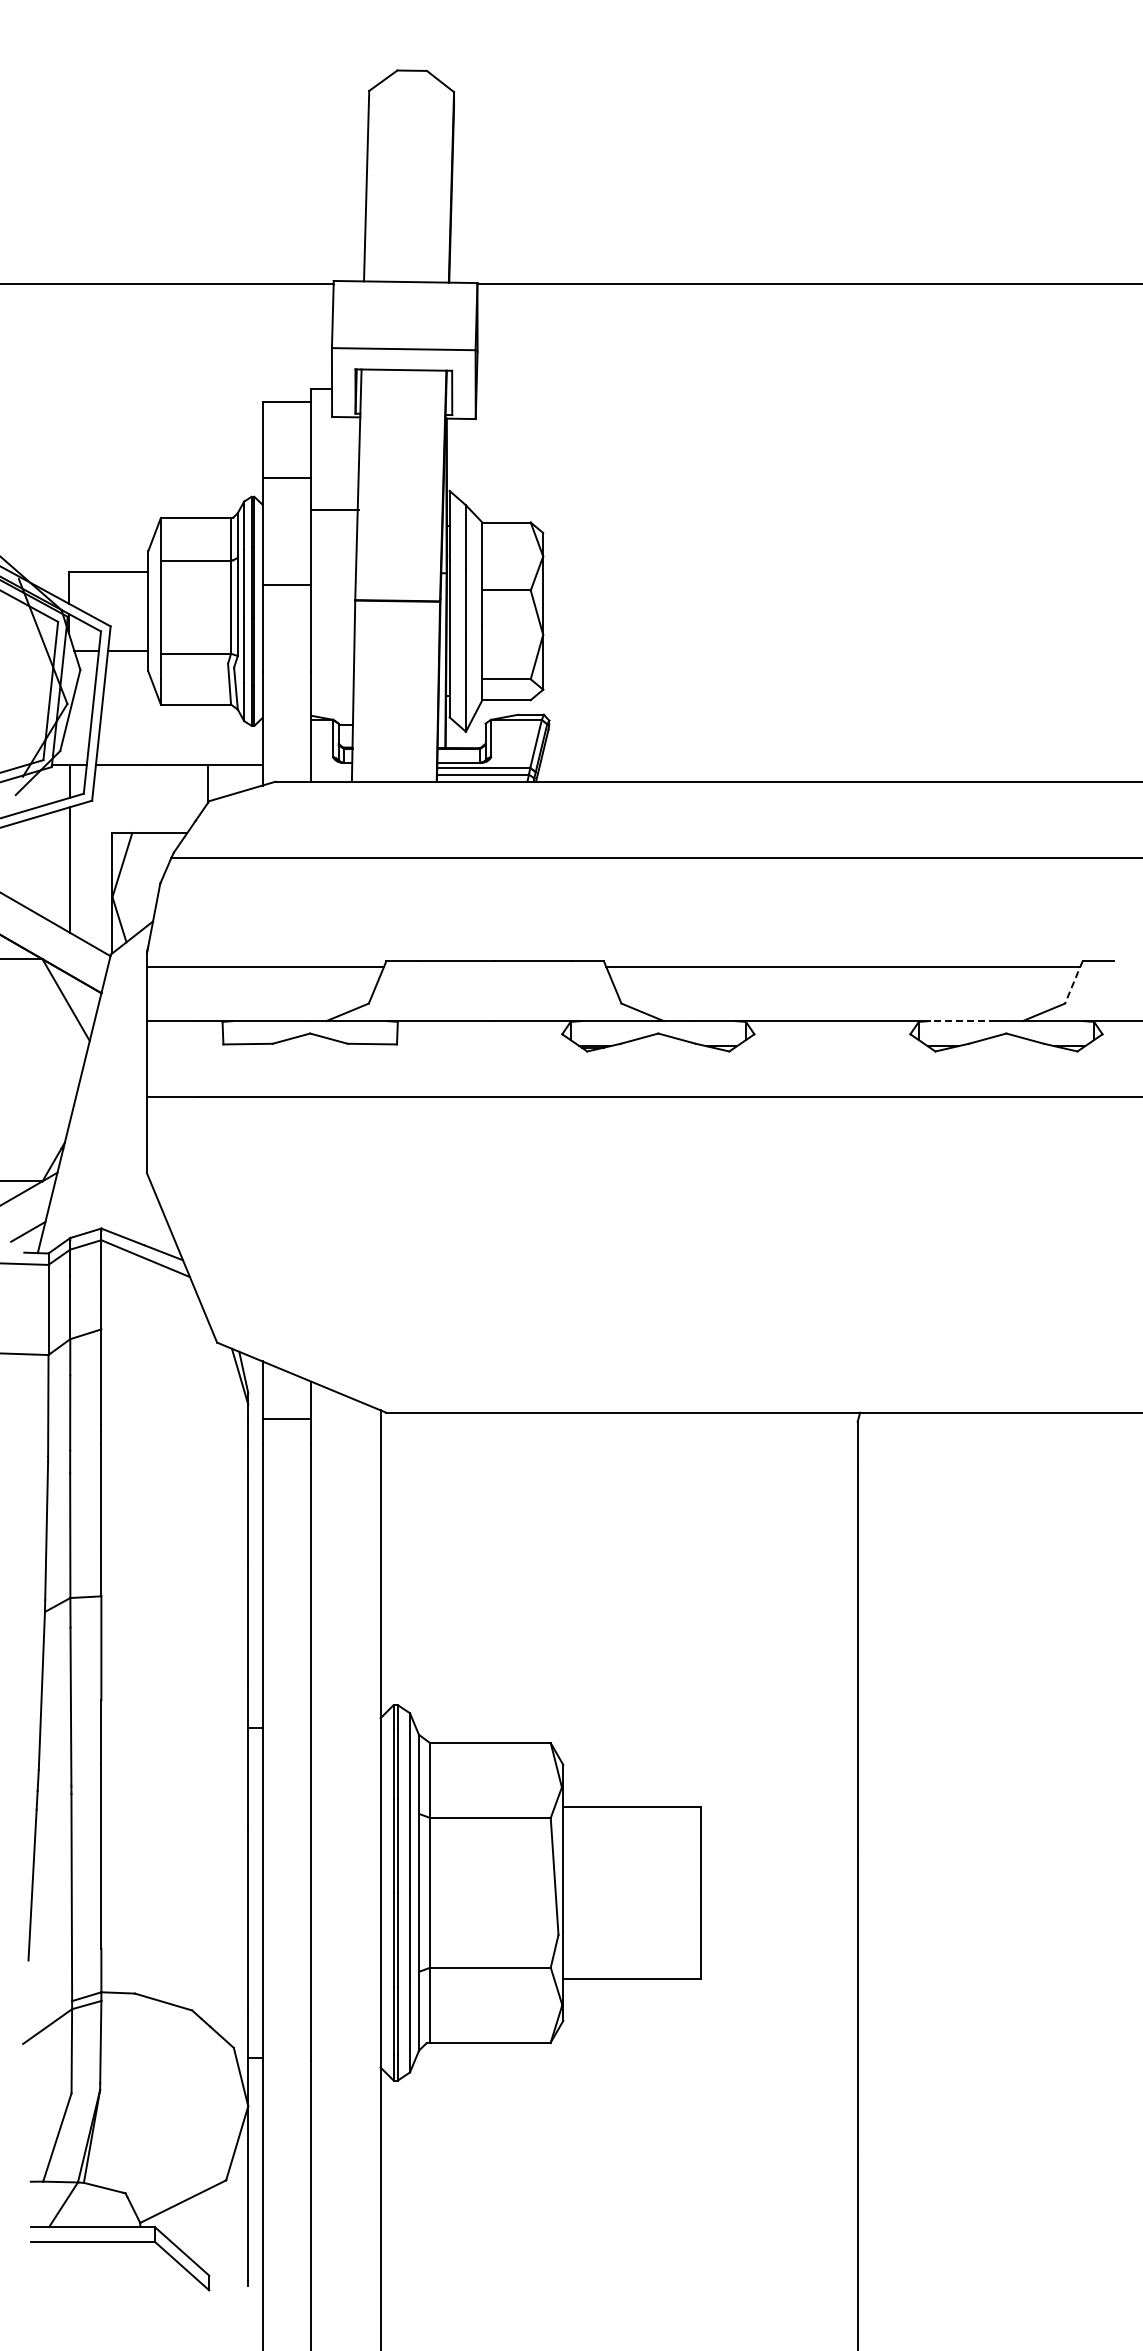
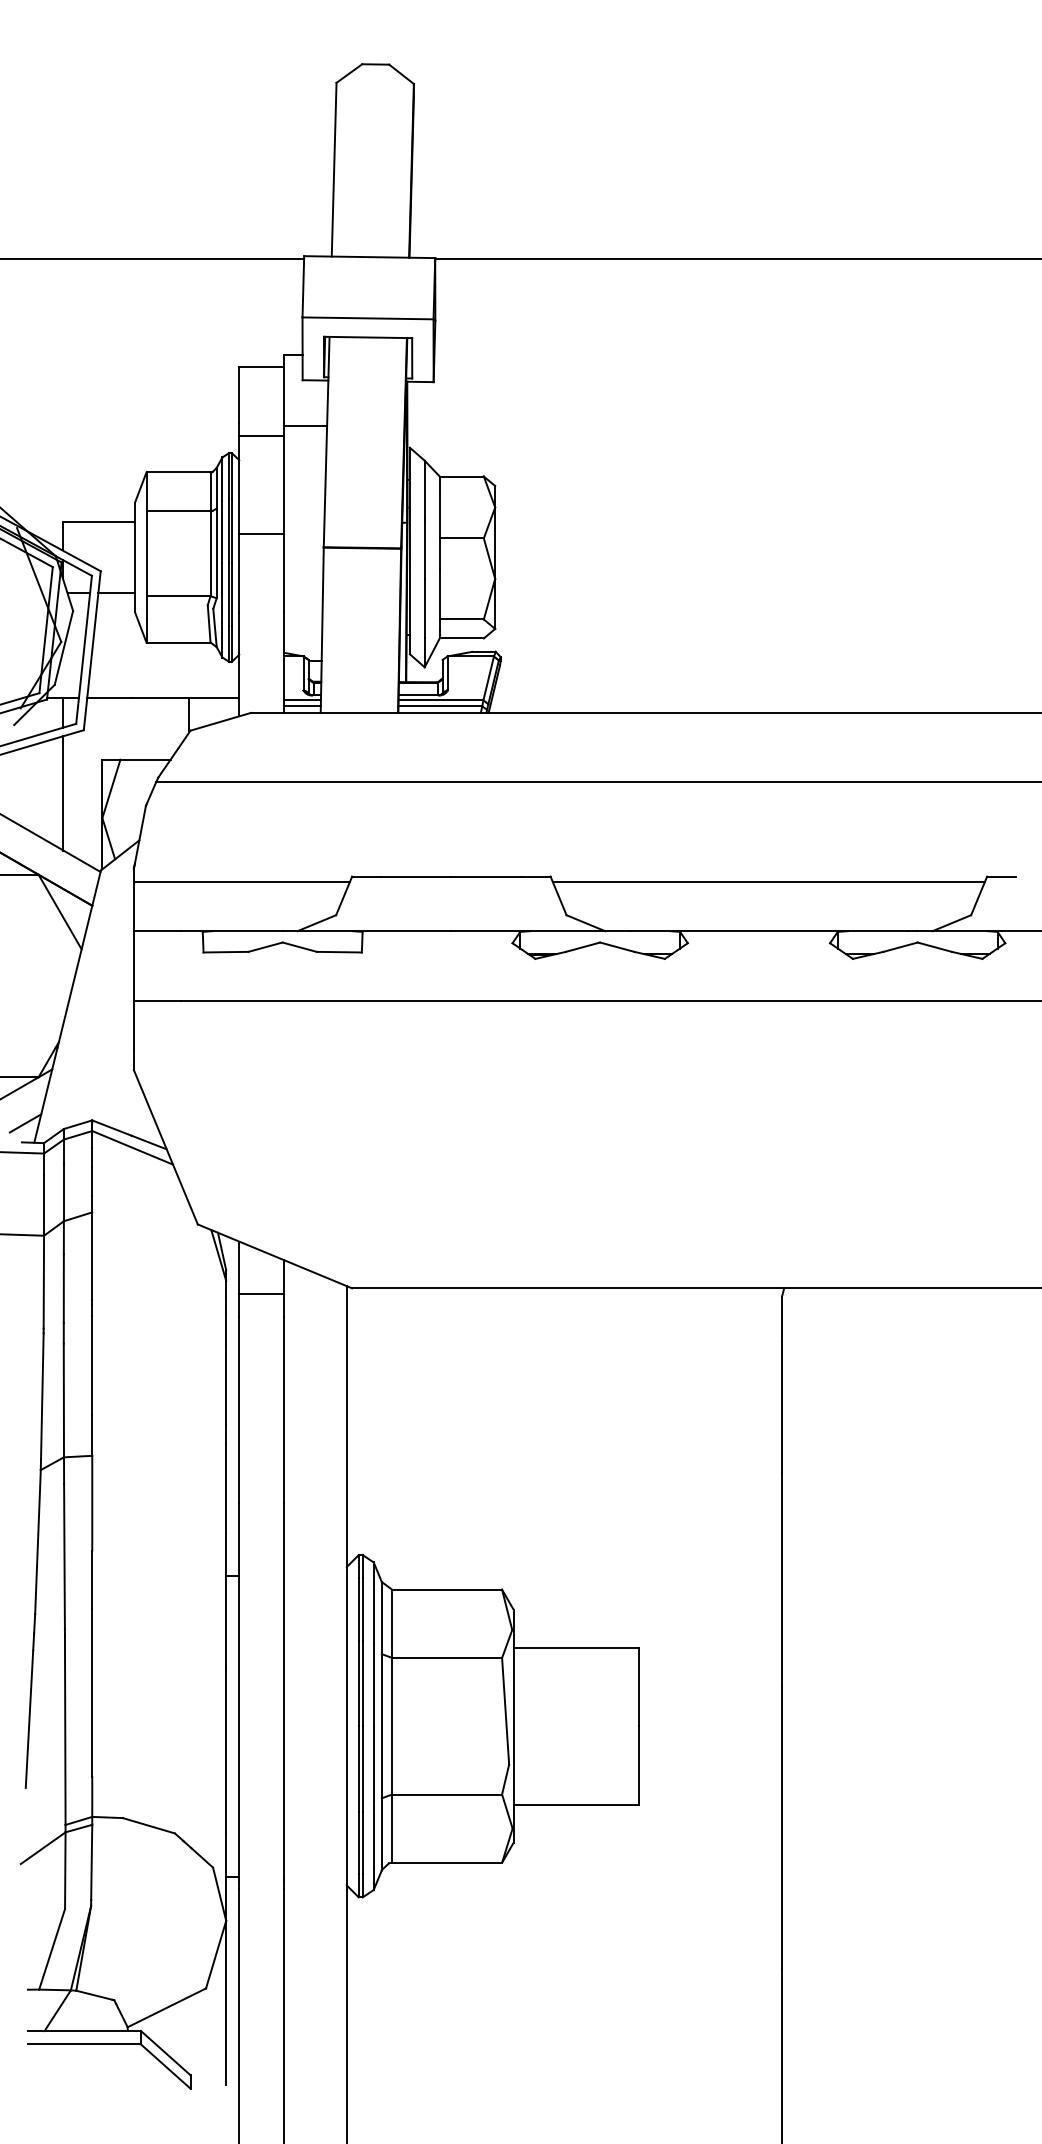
line: (334, 509) -> (304, 426), moved
line: (331, 767) -> (302, 699), added
line: (331, 774) -> (302, 706), added
line: (1073, 982) -> (978, 895), dashed -> solid
line: (962, 1021) -> (877, 931), dashed -> solid

